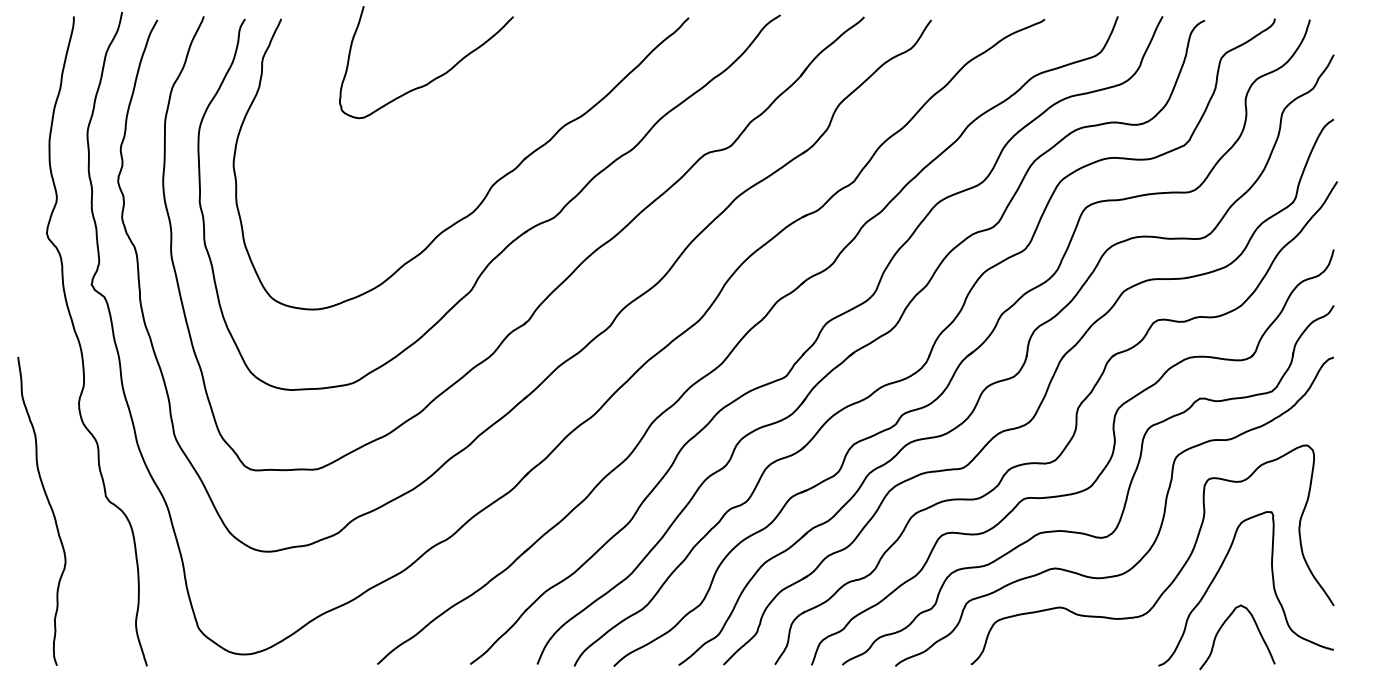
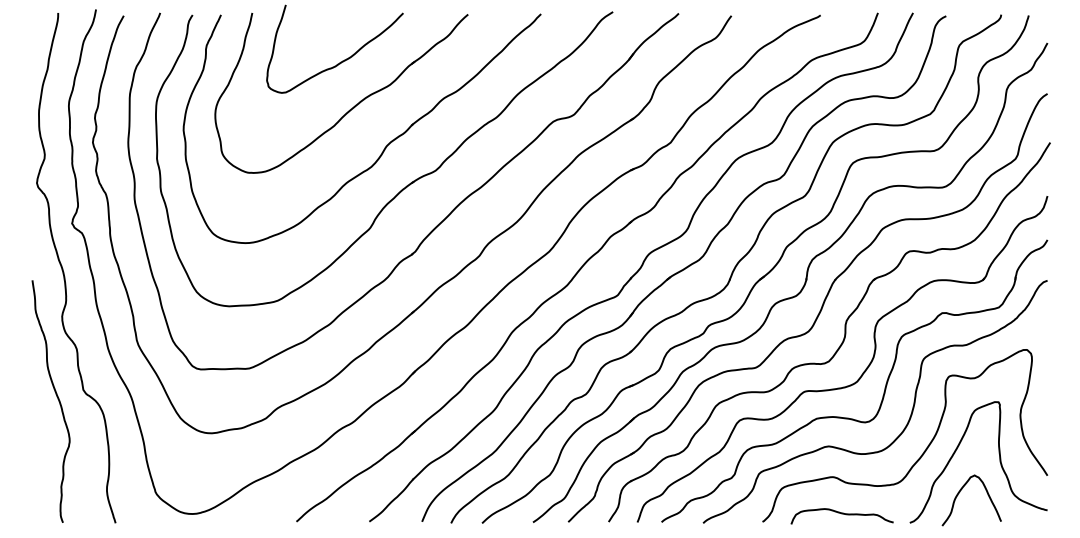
part: (447, 137) -> (351, 108), added
curve: (49, 506) -> (57, 397), moved
curve: (1071, 654) -> (841, 513), added

